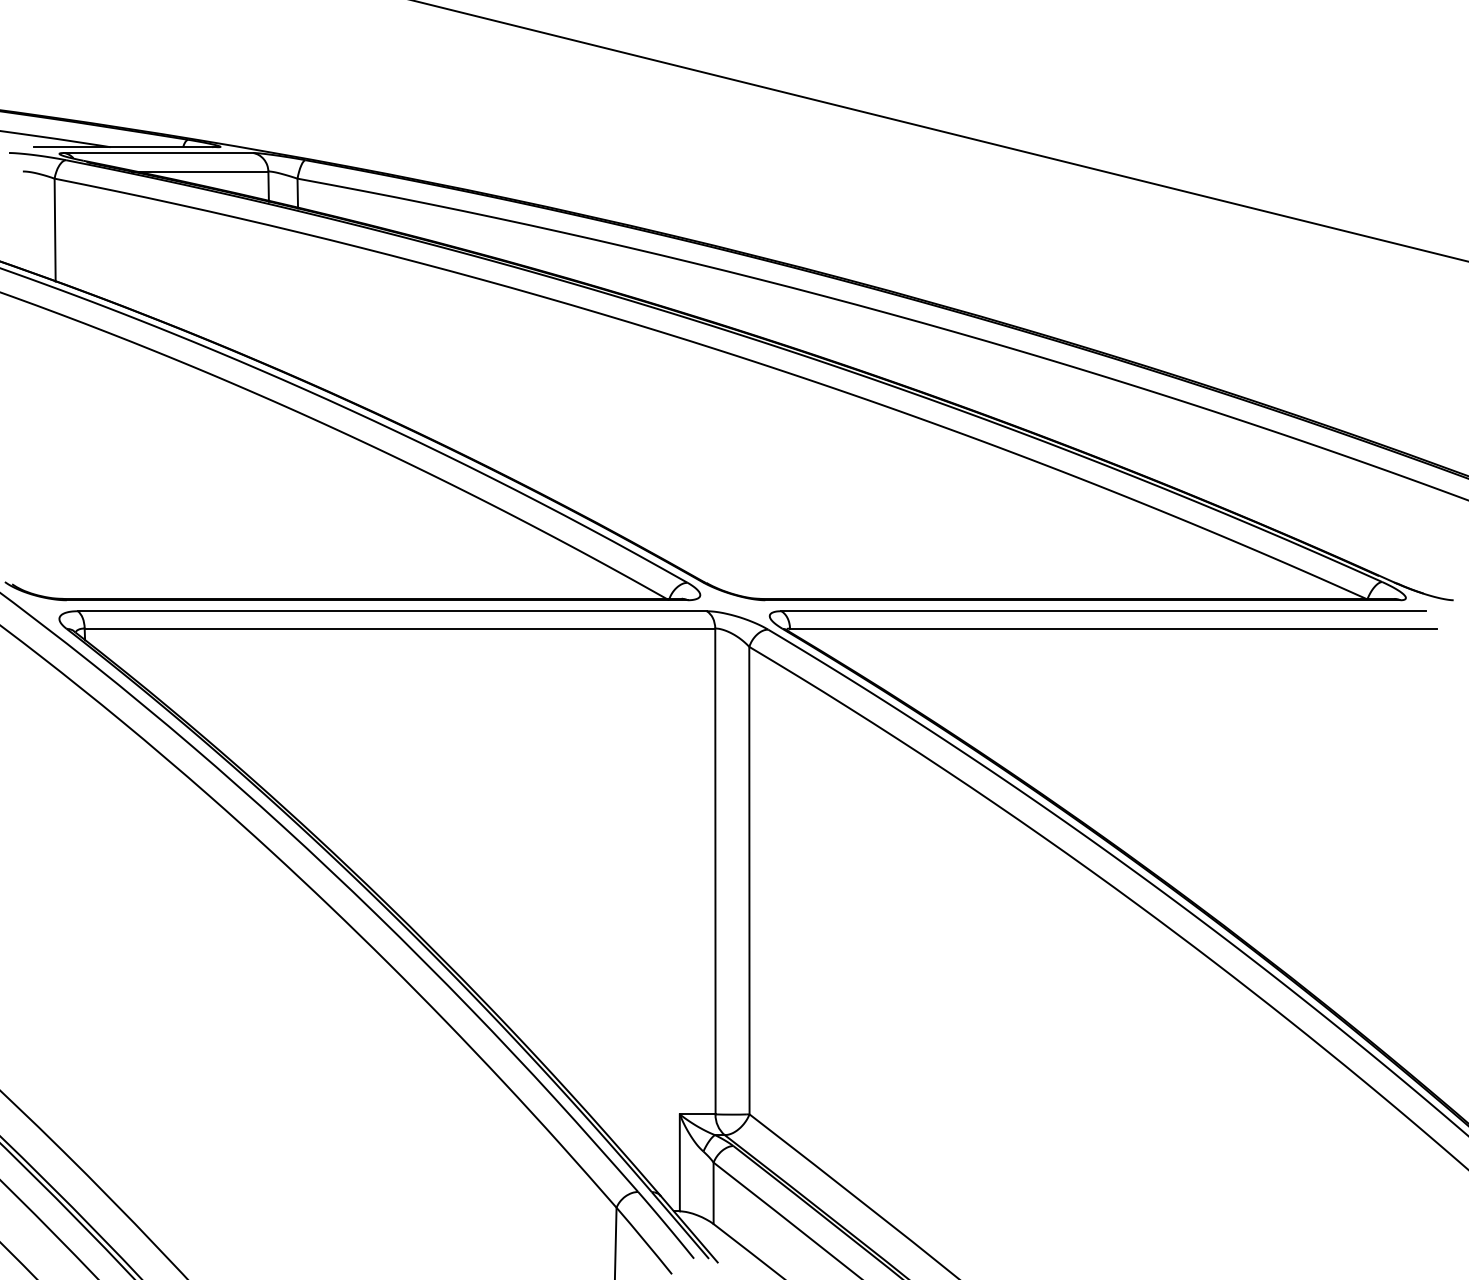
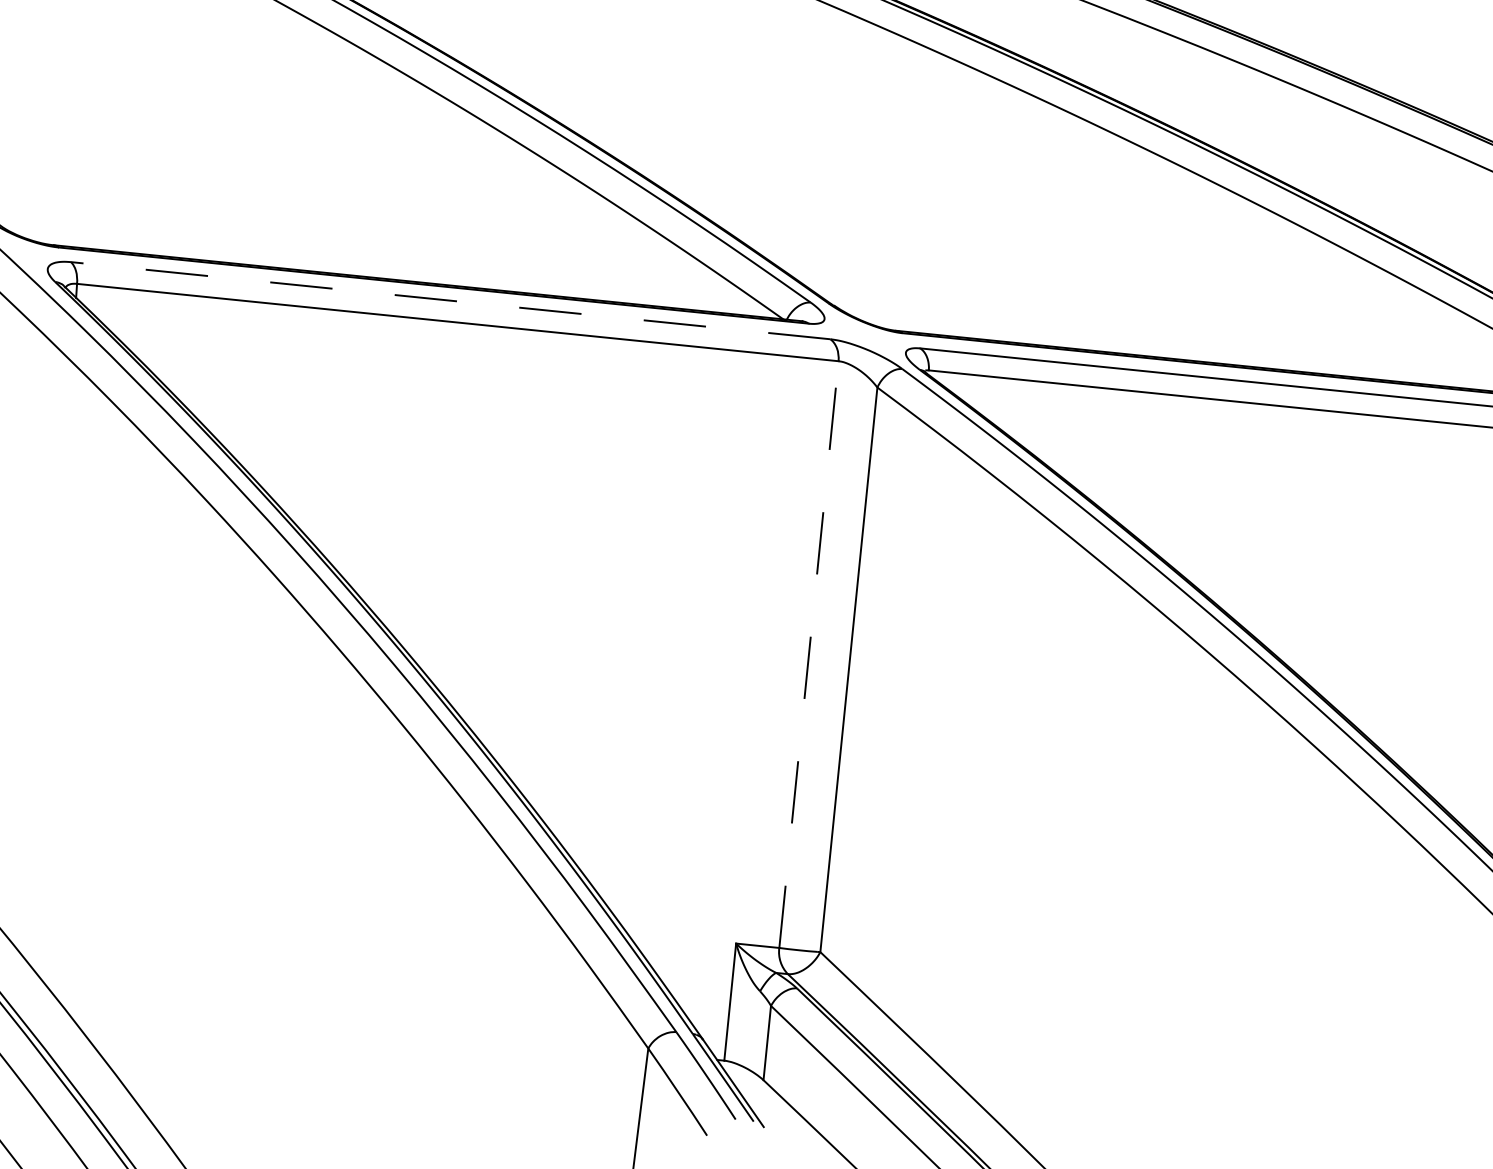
line: (391, 611) -> (449, 300), solid -> dashed
line: (715, 871) -> (809, 654), solid -> dashed

